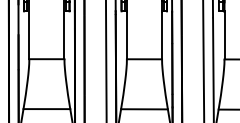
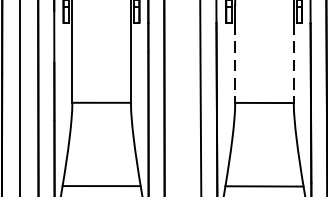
line: (126, 35) -> (234, 63), solid -> dashed
line: (162, 35) -> (294, 63), solid -> dashed

